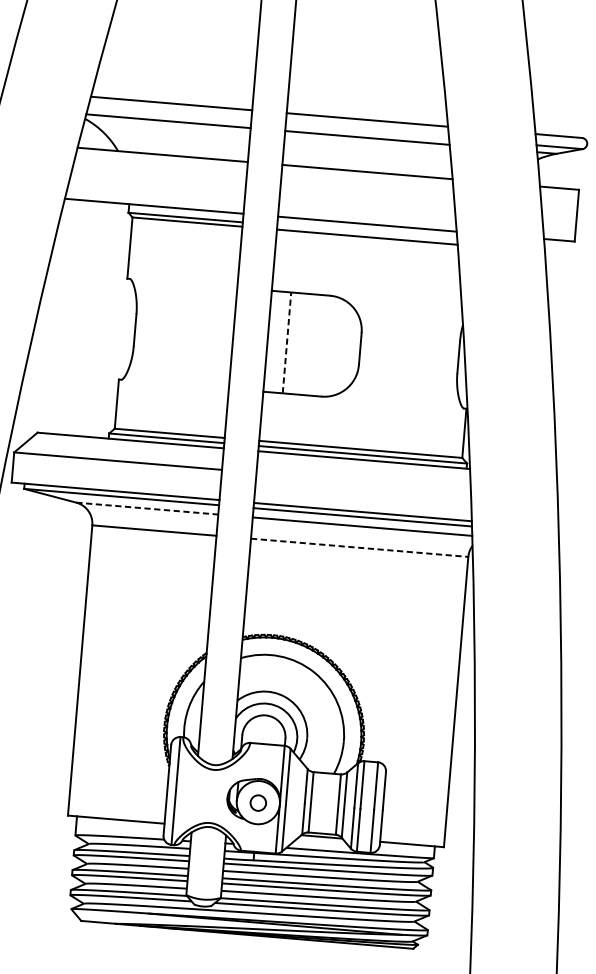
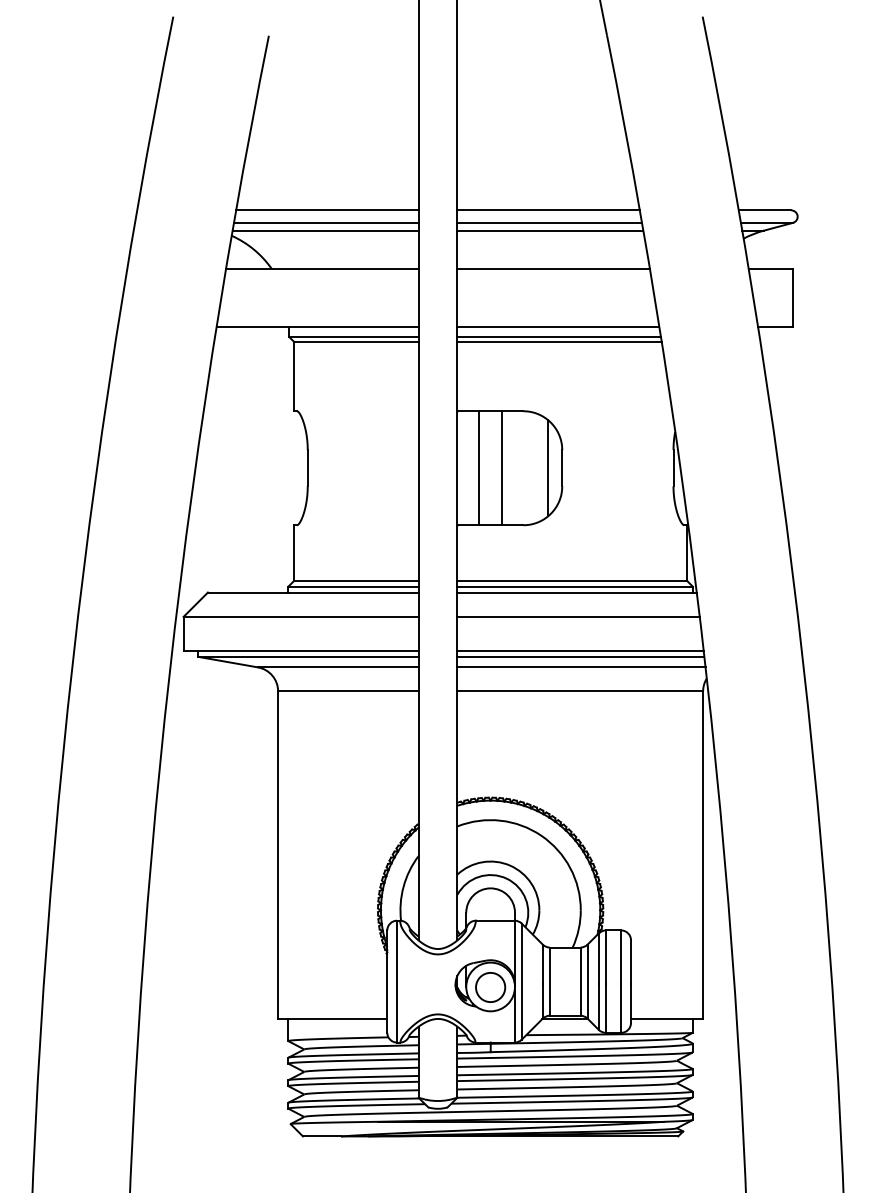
line: (169, 114) -> (325, 222), added
line: (367, 130) -> (549, 222), added
line: (367, 233) -> (559, 337), added
line: (287, 342) -> (479, 467), dashed -> solid
line: (306, 344) -> (501, 468), added
line: (348, 348) -> (548, 468), added
line: (363, 481) -> (578, 616), added
line: (147, 508) -> (338, 667), dashed -> solid
line: (359, 547) -> (580, 691), dashed -> solid
circle: (258, 803) -> (490, 987), size x1.67

